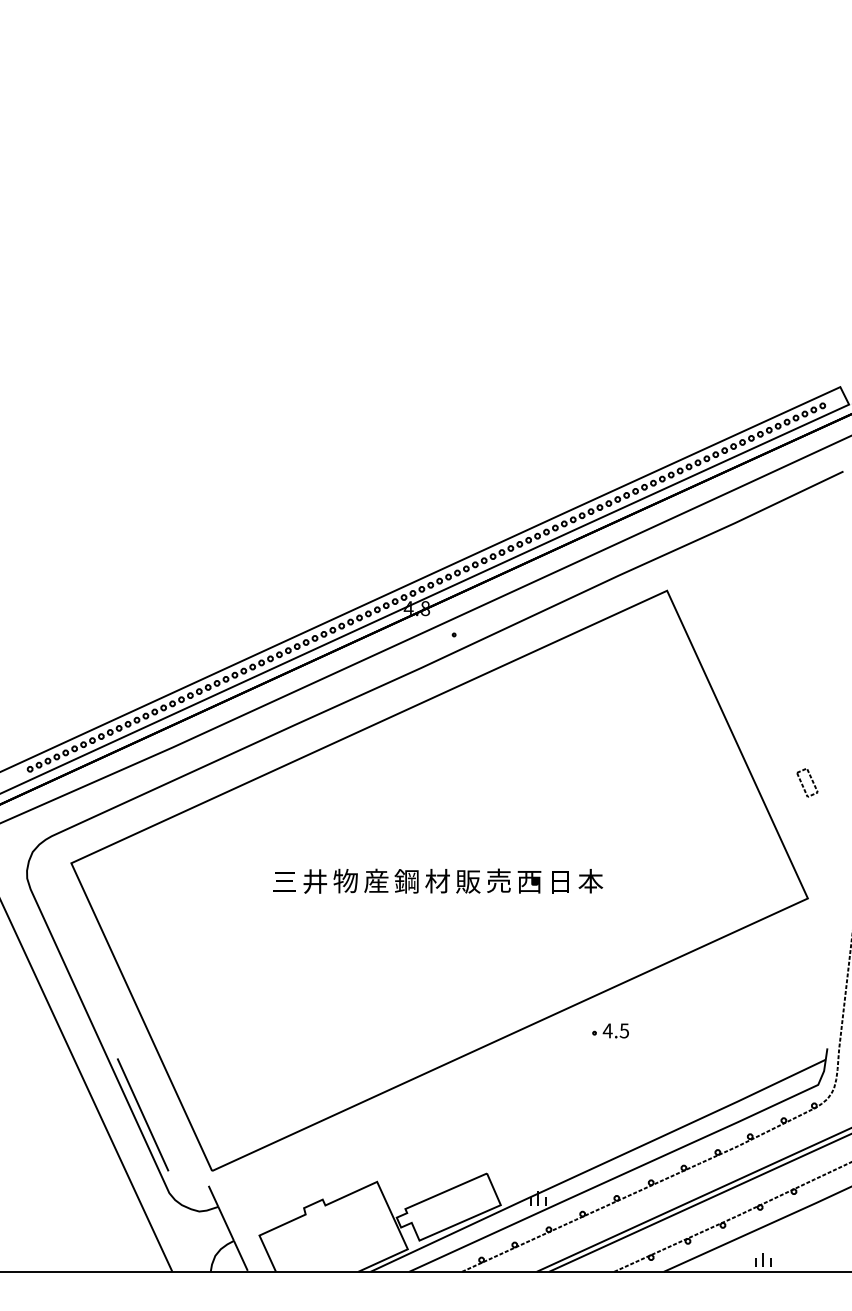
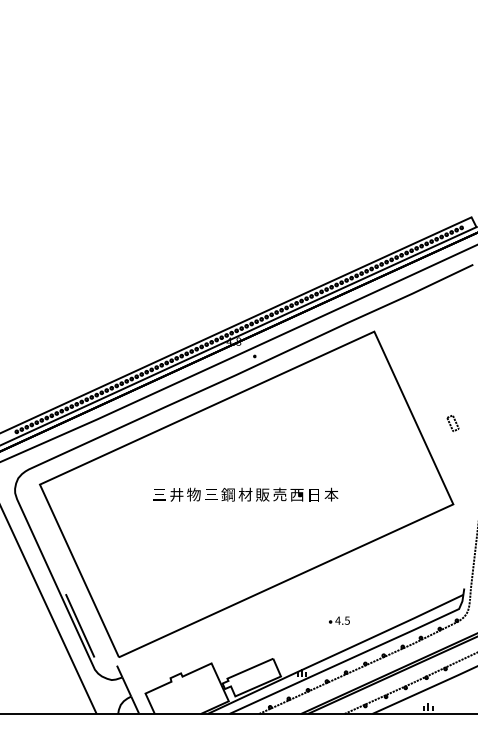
part: (806, 782) -> (452, 423), moved
text: (375, 880) -> (210, 494), 産 -> 三
part: (610, 1030) -> (339, 620), moved

